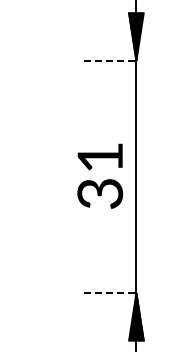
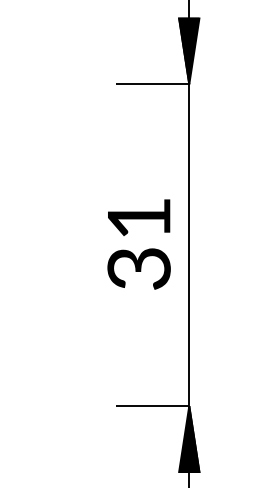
line: (110, 60) -> (153, 83), dashed -> solid
line: (110, 292) -> (153, 405), dashed -> solid

